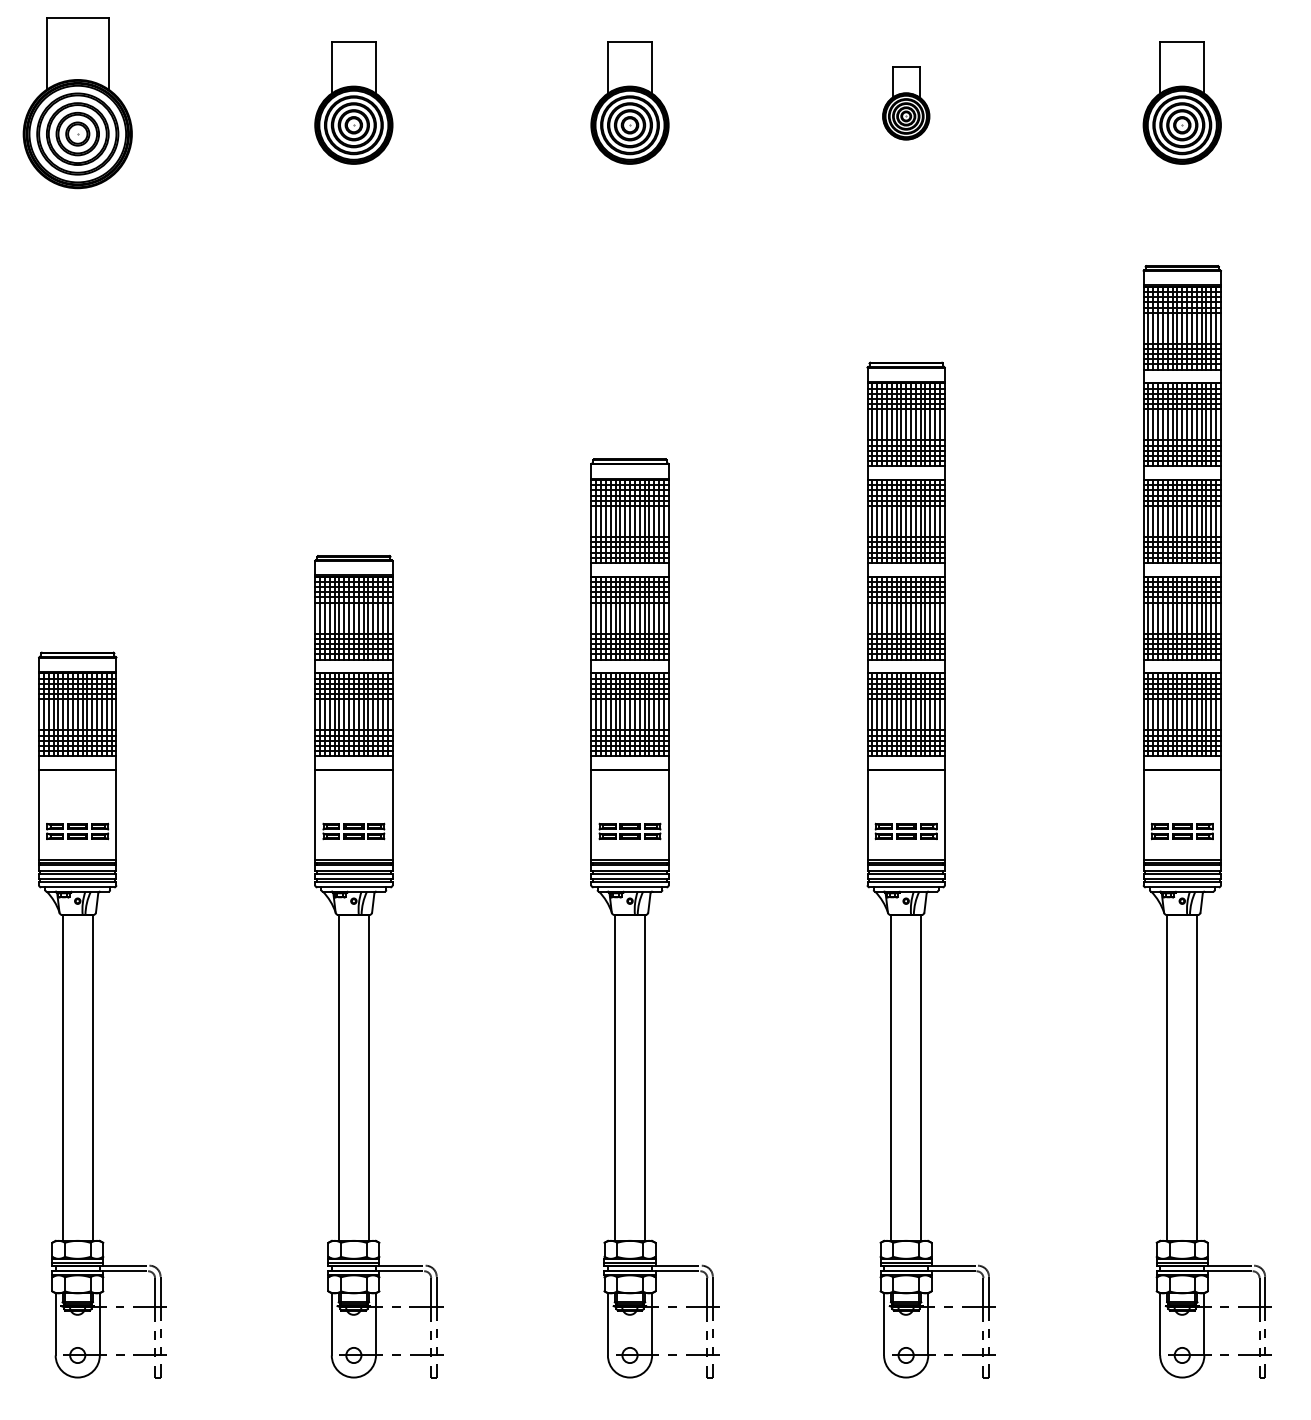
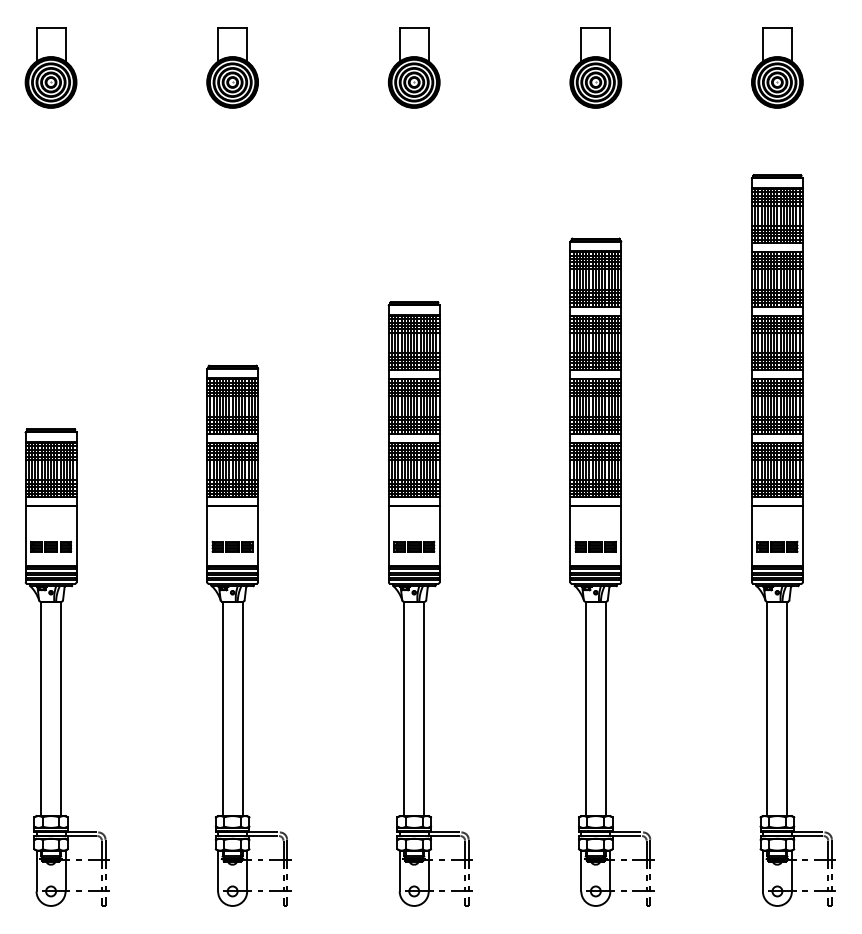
part: (76, 102) -> (50, 67), size x0.71
part: (905, 102) -> (595, 67), size x1.67

